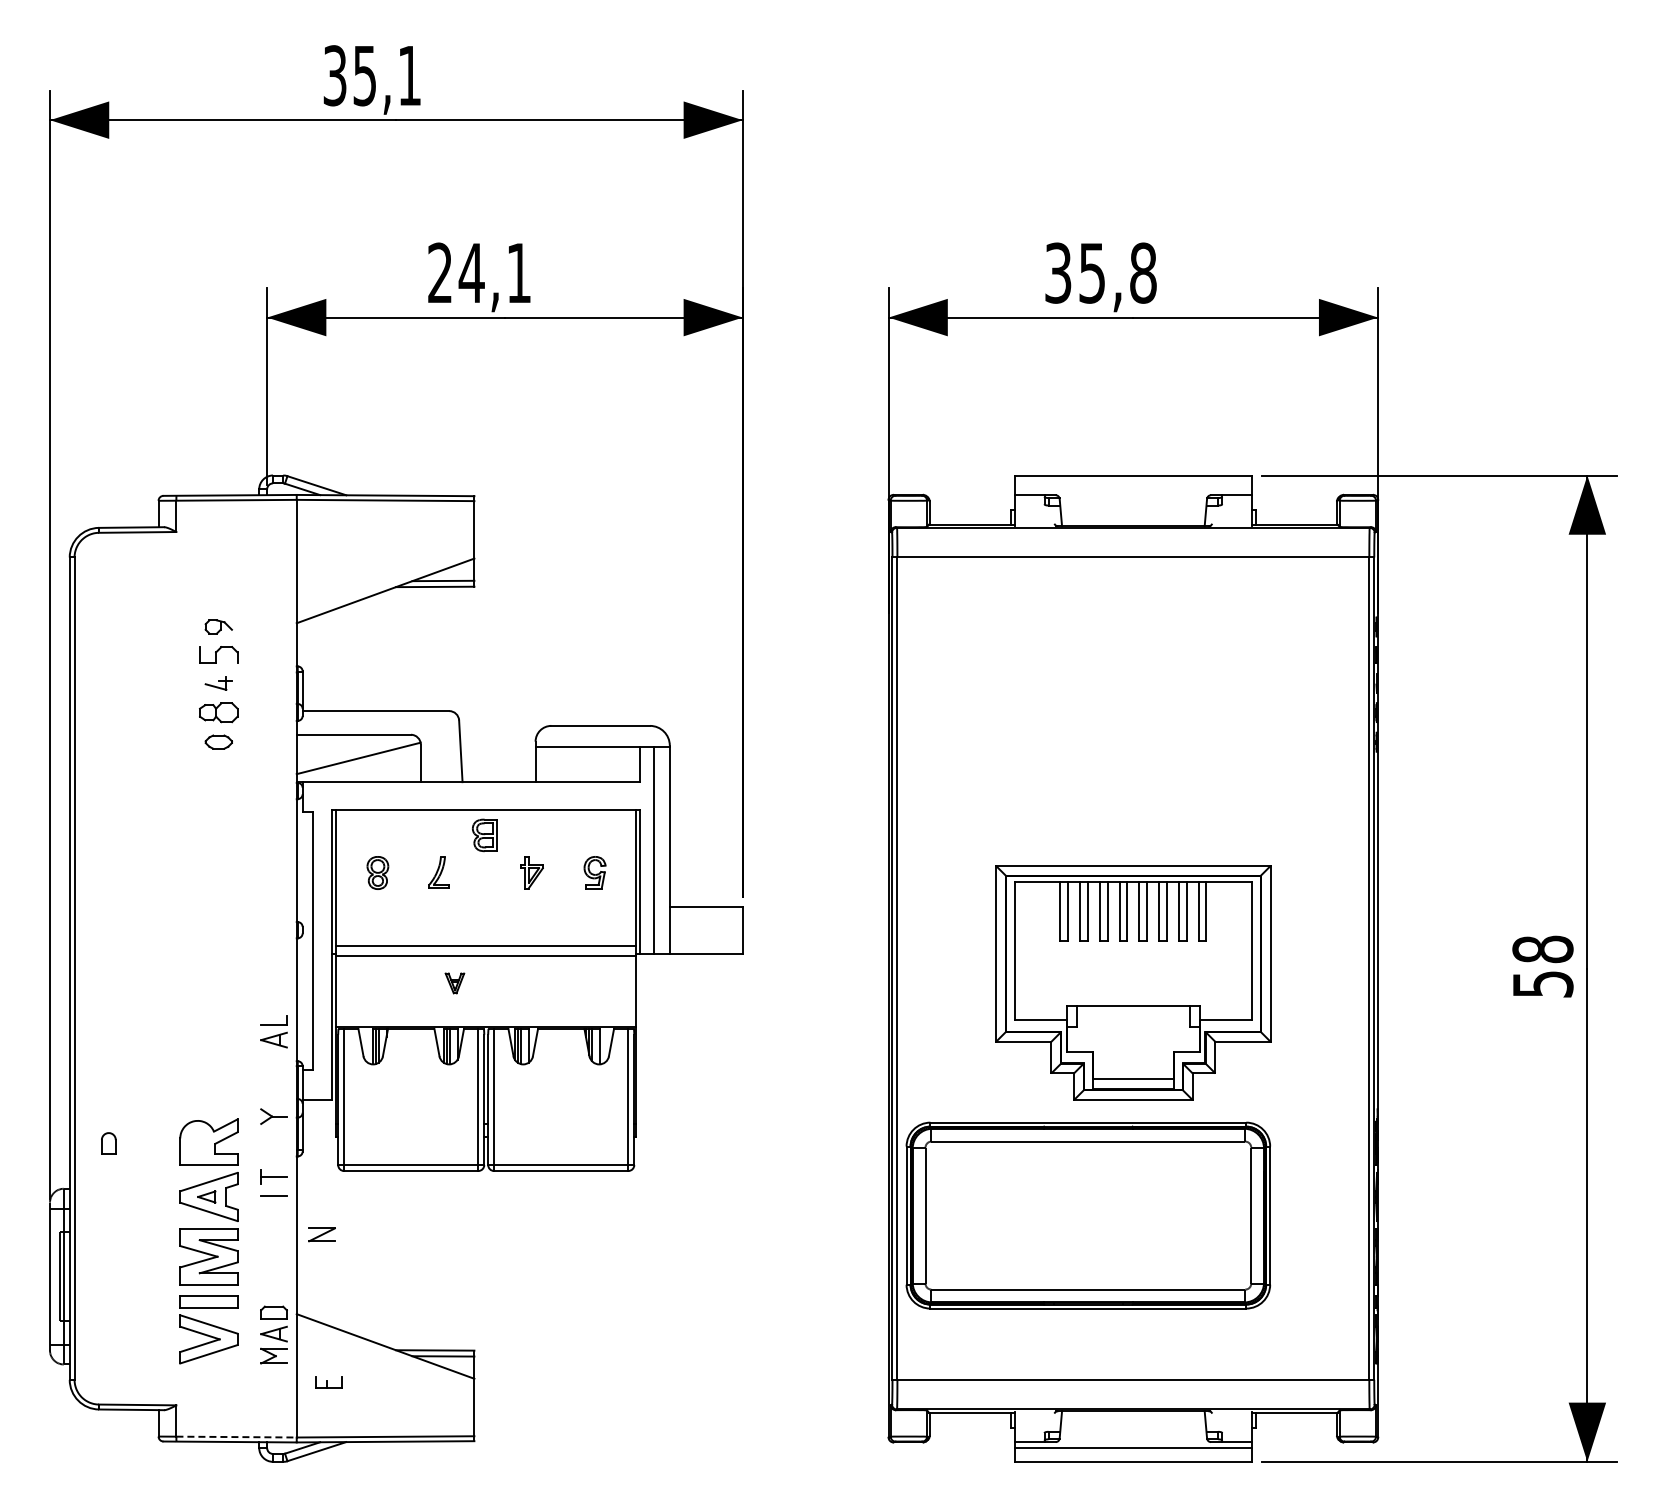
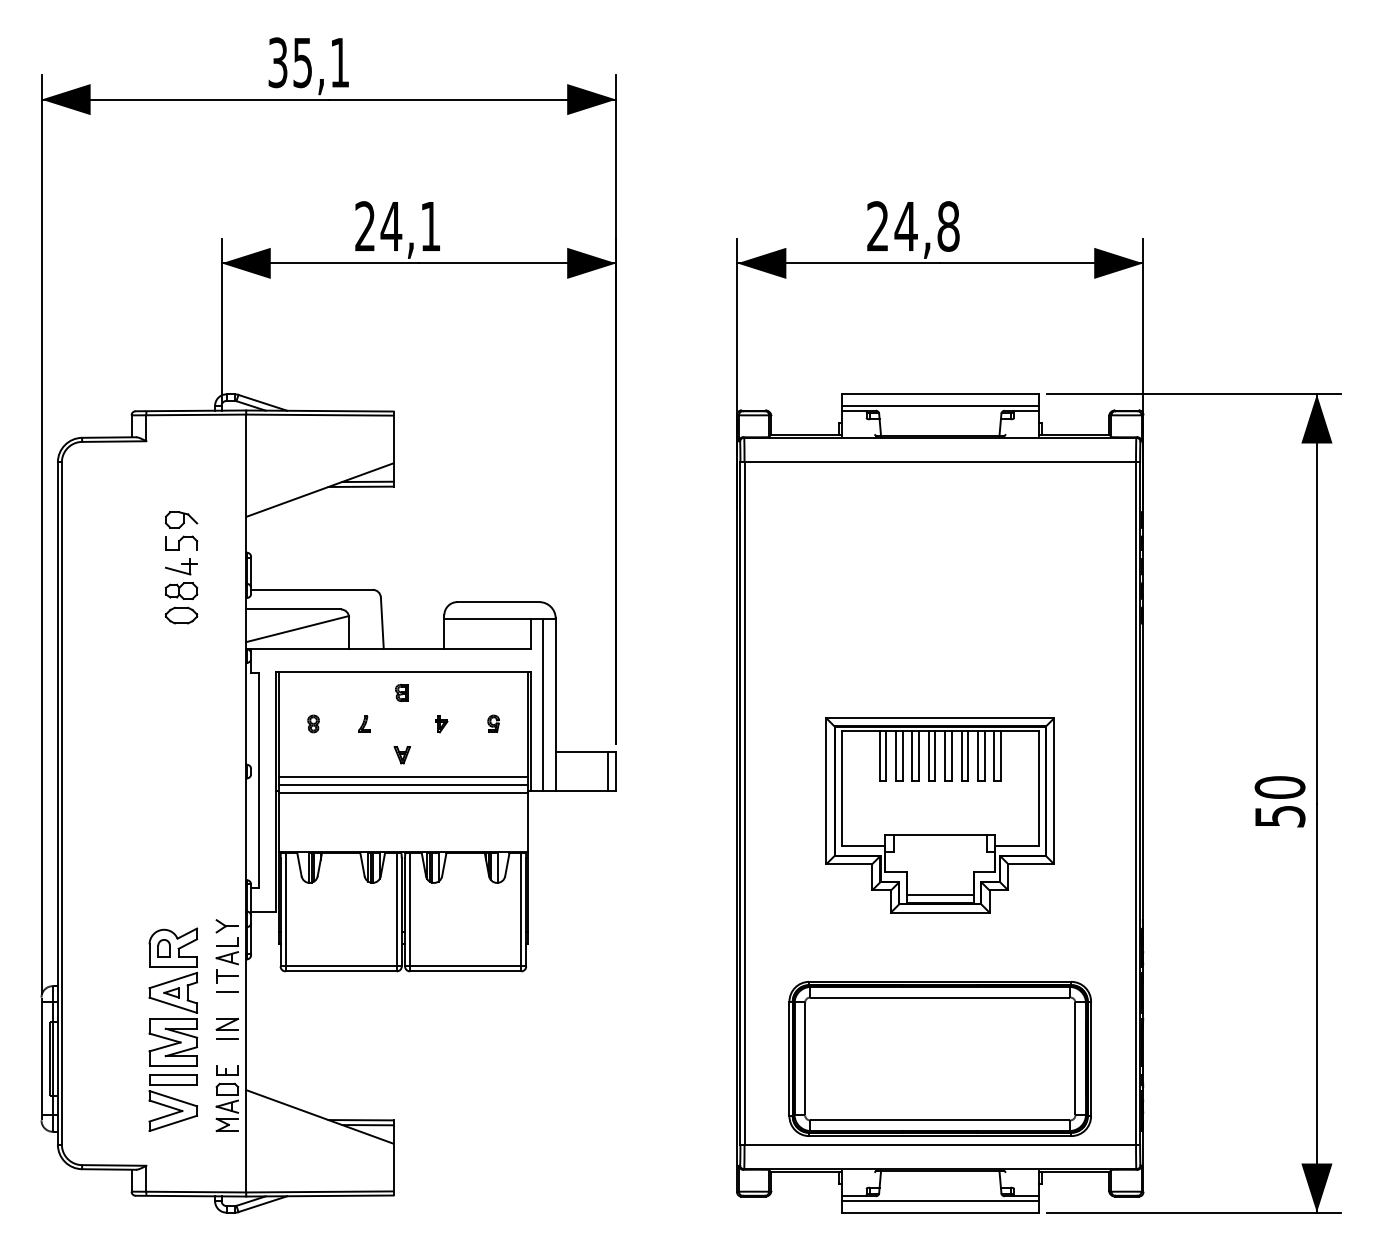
text: (1075, 272) -> (892, 225), 35,8 -> 24,8
line: (1132, 489) -> (939, 405), added
part: (218, 626) -> (181, 519), size x1.43
part: (218, 683) -> (181, 566), size x1.43
part: (218, 741) -> (181, 615), size x1.43
part: (484, 835) -> (401, 693), size x0.62
part: (377, 872) -> (313, 723), size x0.62
part: (438, 872) -> (363, 723), size x0.62
part: (532, 872) -> (441, 723), size x0.62
part: (594, 872) -> (493, 723), size x0.62
line: (732, 929) -> (607, 771), added
line: (486, 936) -> (403, 776), added
text: (1542, 949) -> (1279, 787), 58 -> 50
part: (454, 983) -> (401, 755), moved
part: (273, 1031) -> (226, 951), moved
part: (108, 1143) -> (163, 948), moved
part: (1088, 1215) -> (940, 1058), moved
part: (321, 1234) -> (226, 1024), moved
line: (273, 1252) -> (226, 1038), added
part: (328, 1382) -> (226, 1070), moved
line: (237, 1437) -> (197, 1192), dashed -> solid

